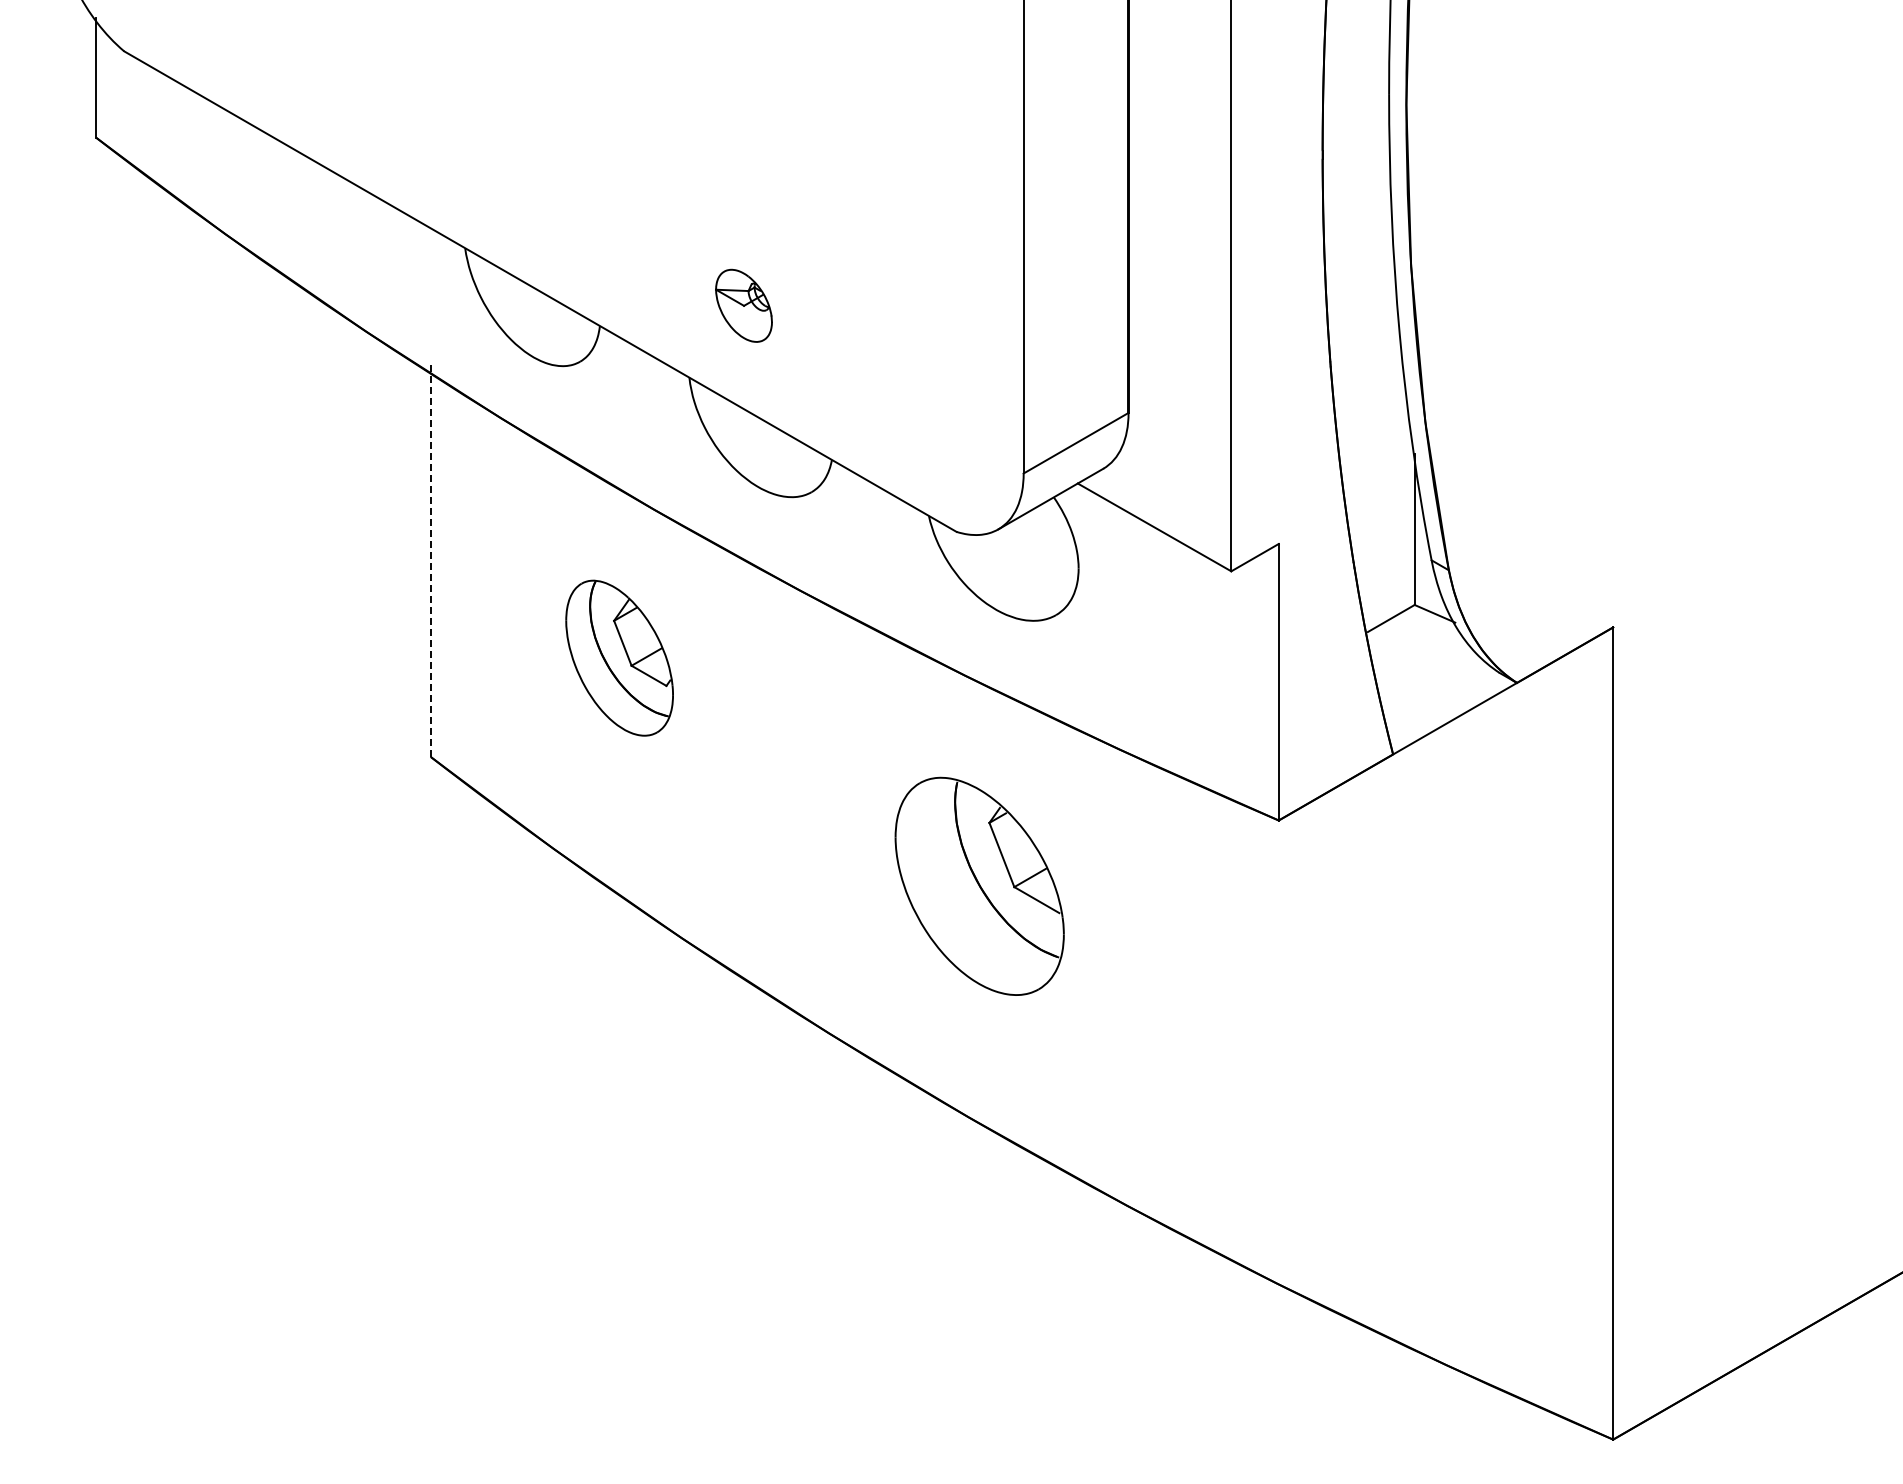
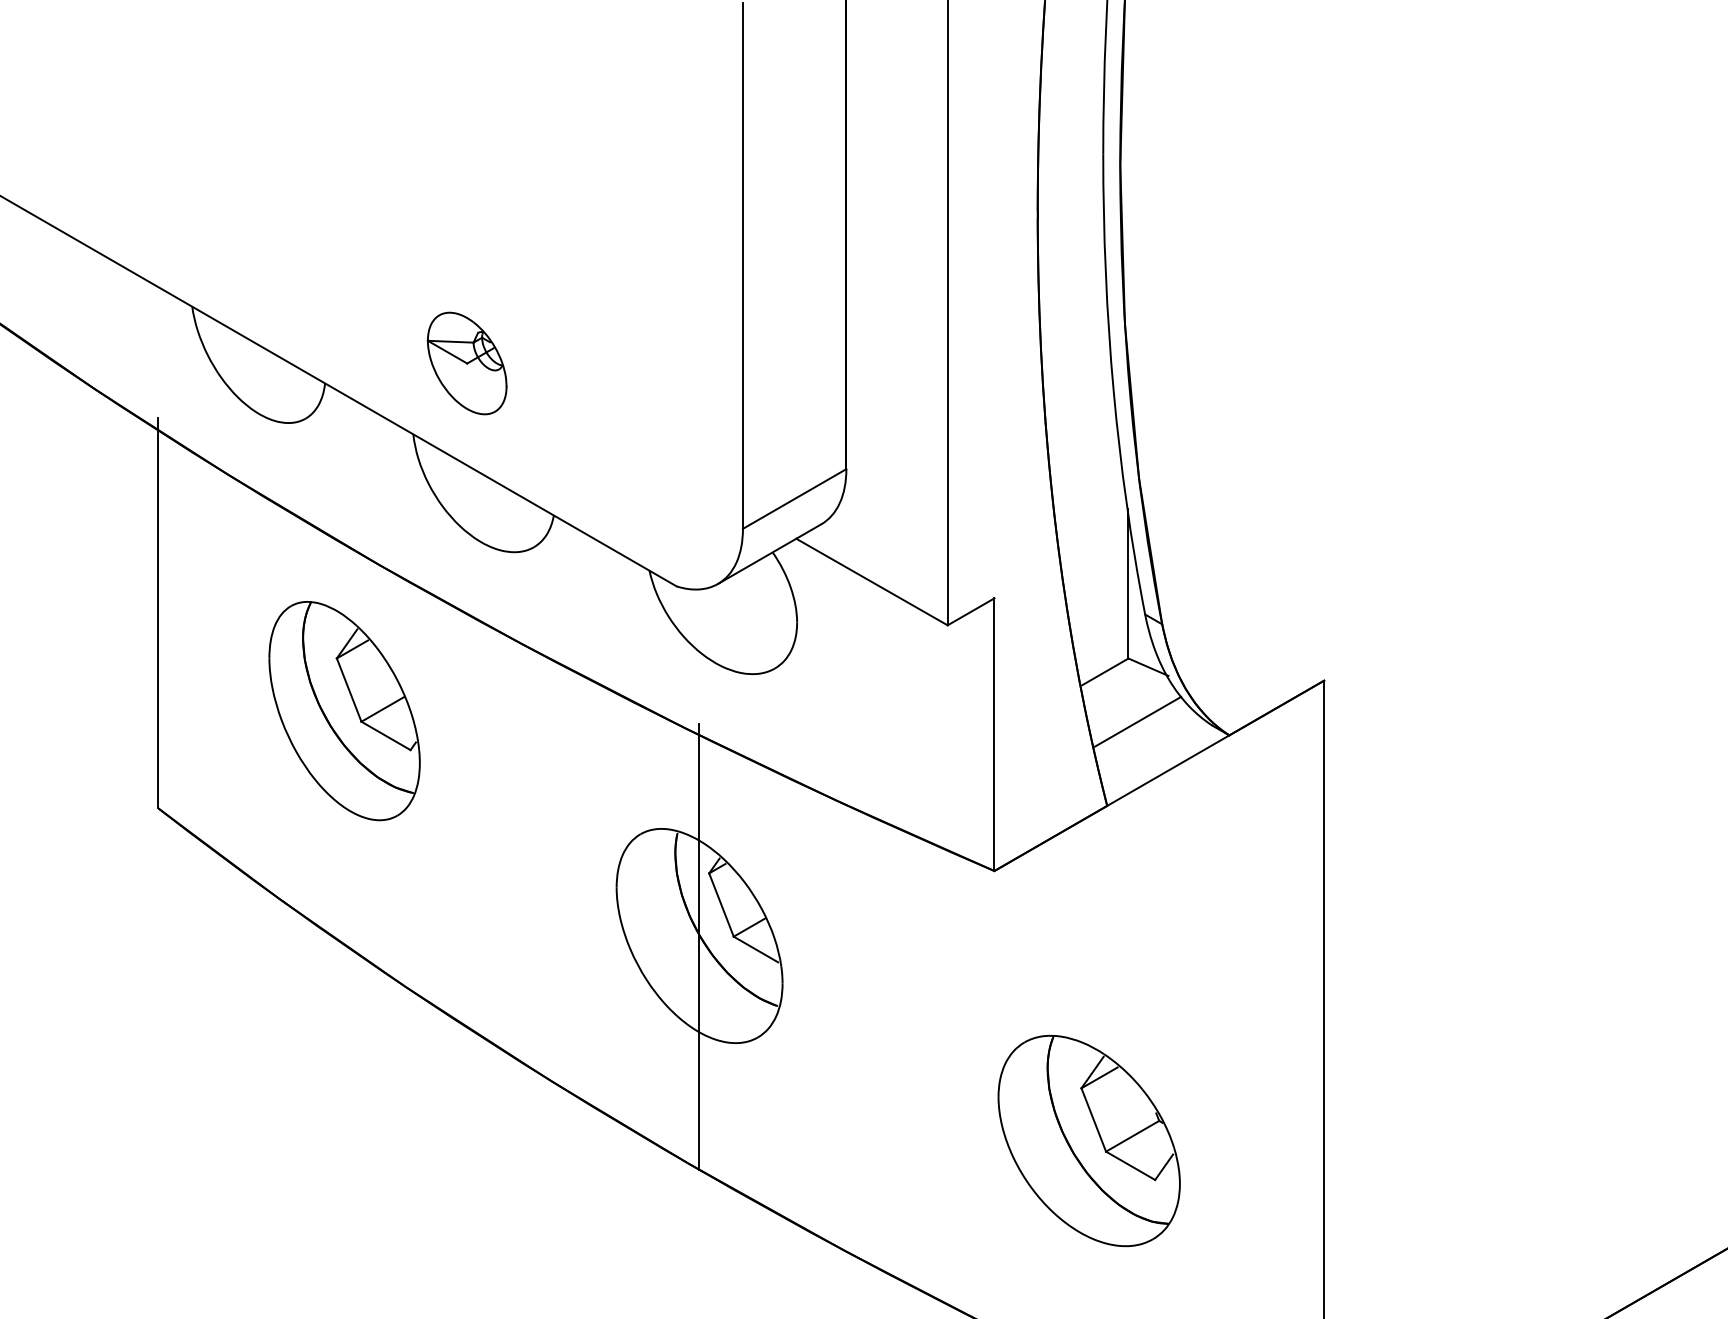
part: (743, 305) -> (466, 363), size x1.43
line: (430, 559) -> (158, 613), dashed -> solid
part: (619, 657) -> (344, 710), size x1.43
line: (1424, 668) -> (1138, 721), added
line: (978, 896) -> (698, 945), added
part: (1374, 1093) -> (1088, 1140), added

